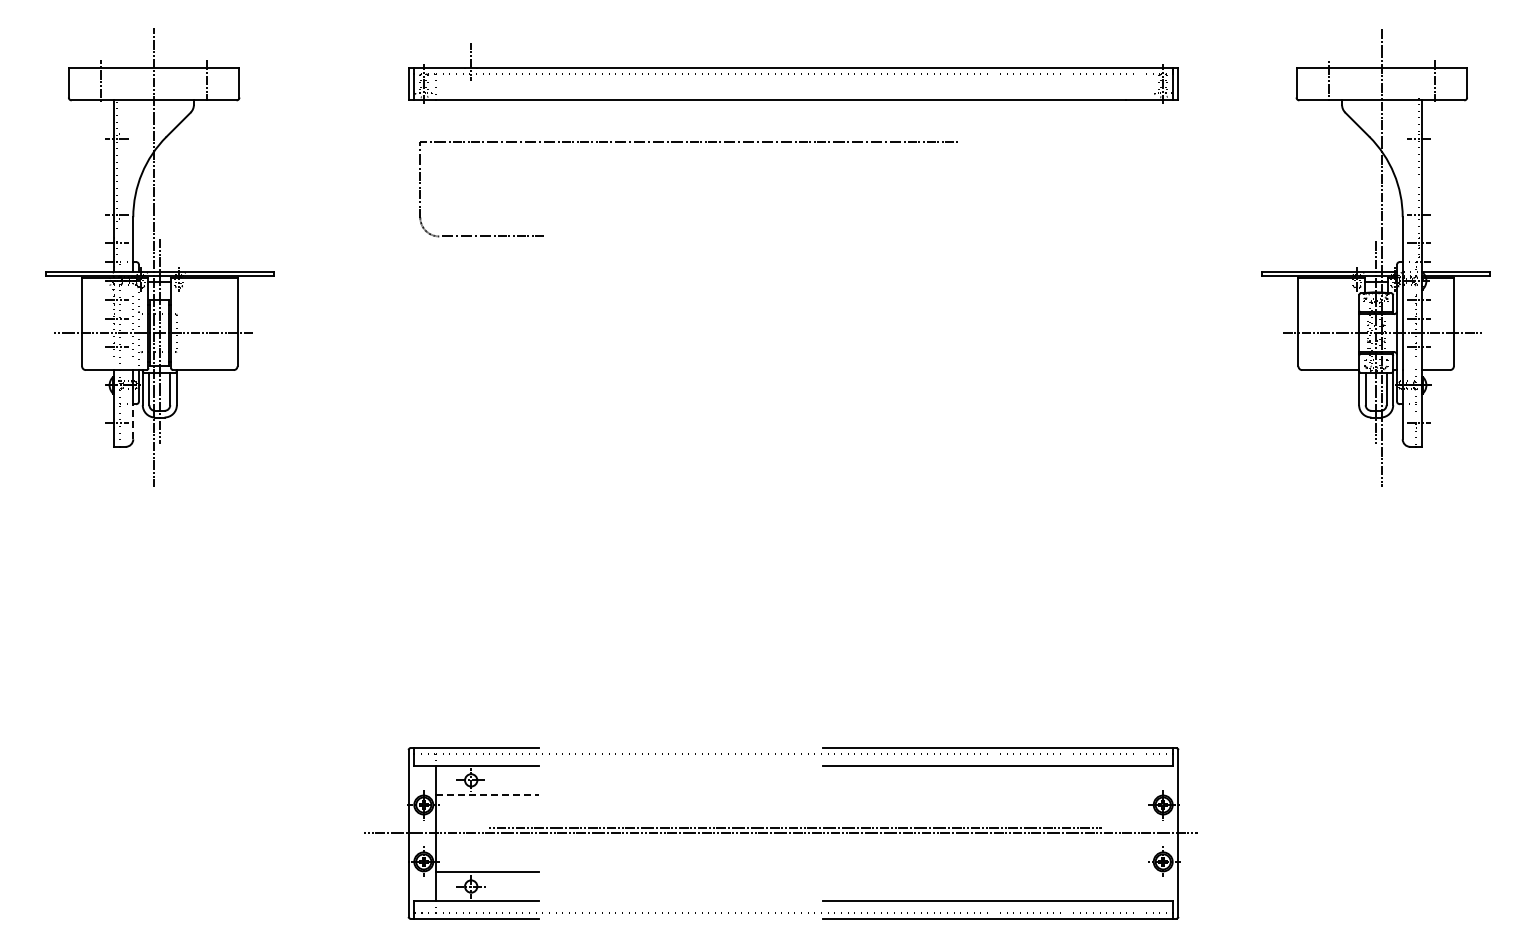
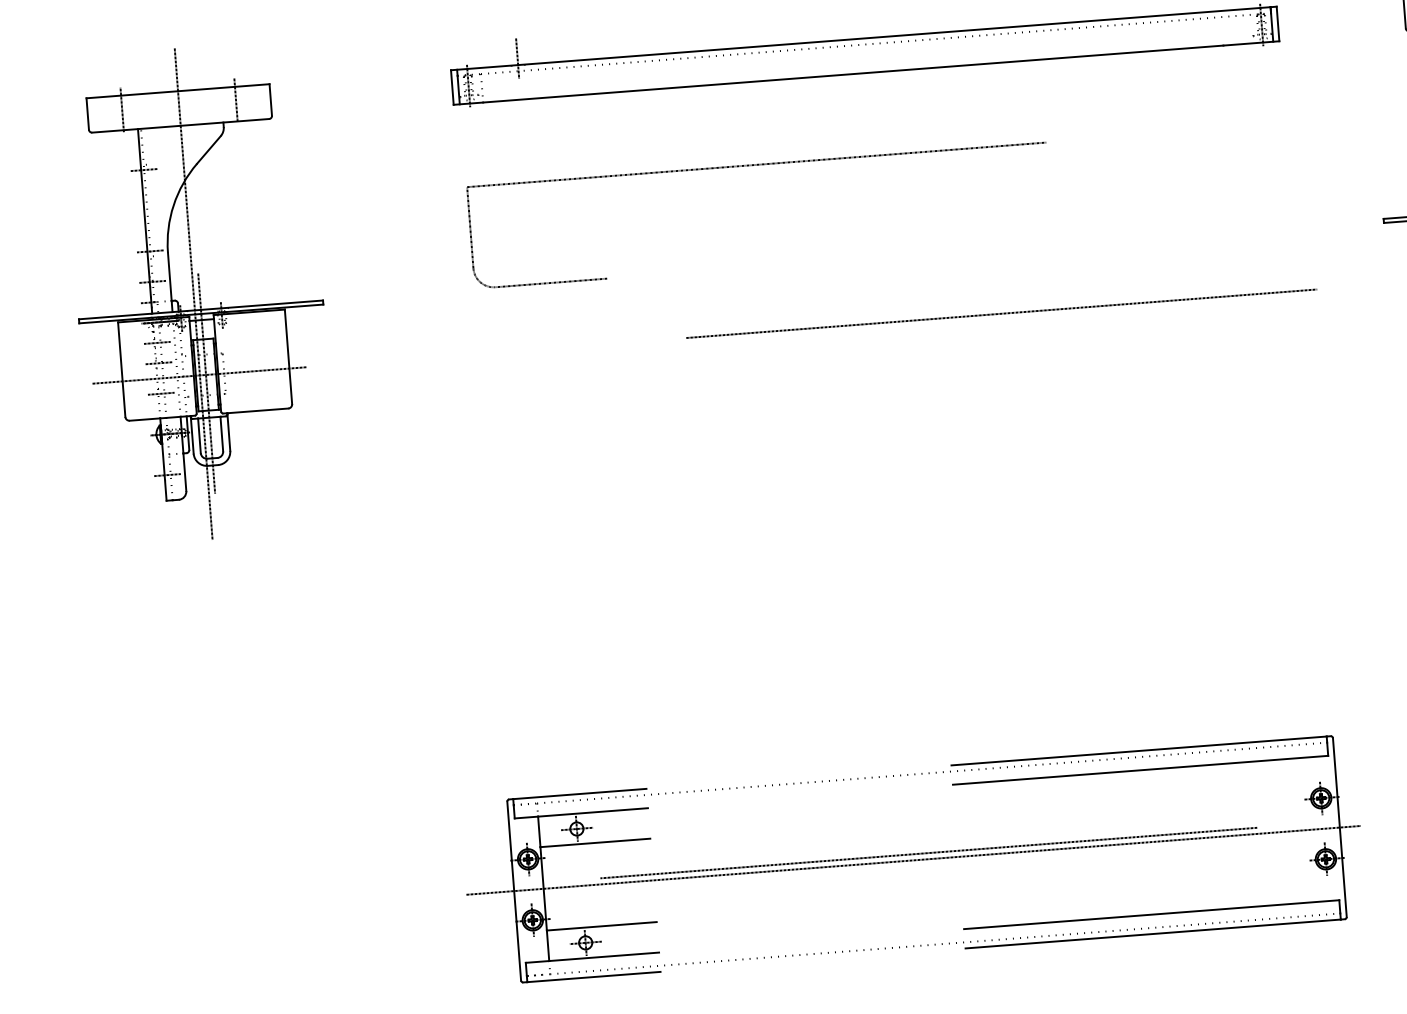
part: (687, 142) -> (753, 165), moved
line: (901, 333) -> (1001, 314), added
line: (133, 421) -> (185, 471), dashed -> solid
line: (487, 794) -> (595, 842), dashed -> solid

